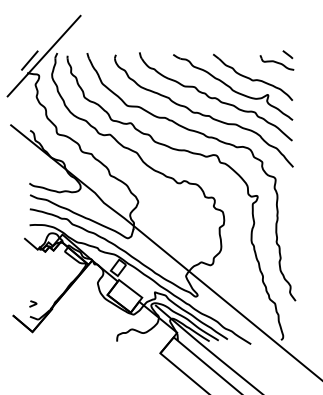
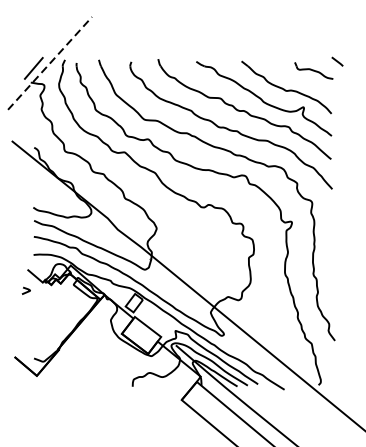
line: (287, 54) -> (337, 61), moved
line: (44, 55) -> (50, 62), solid -> dashed
curve: (33, 303) -> (26, 290), moved

